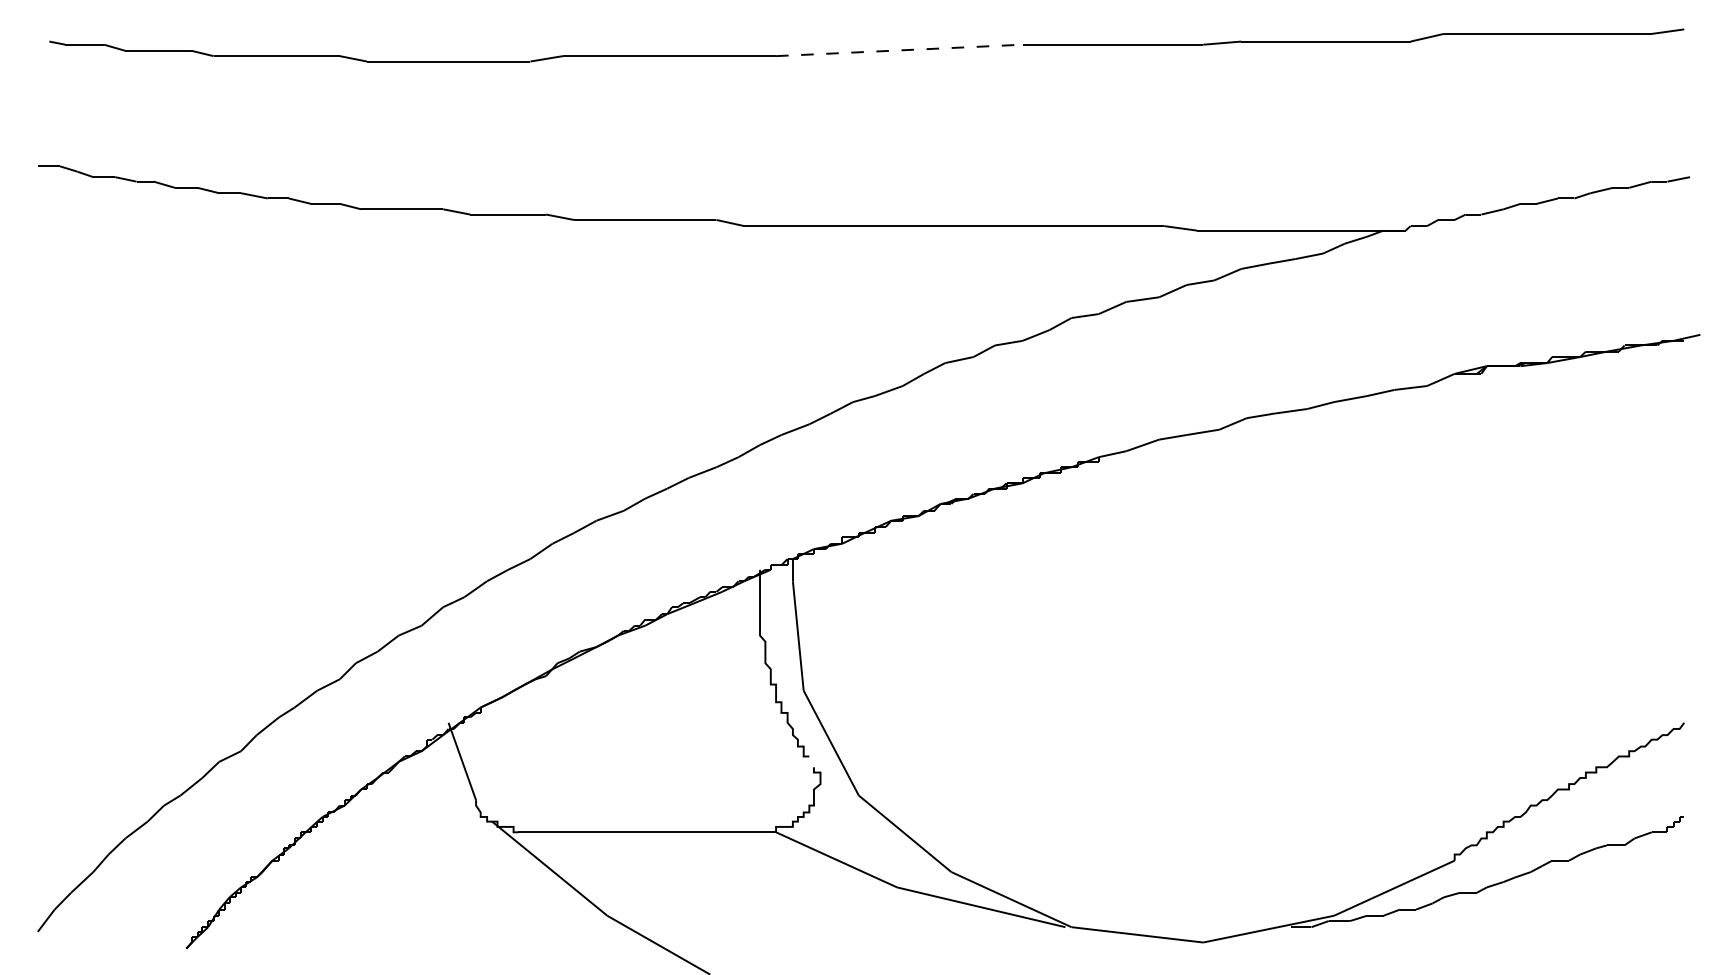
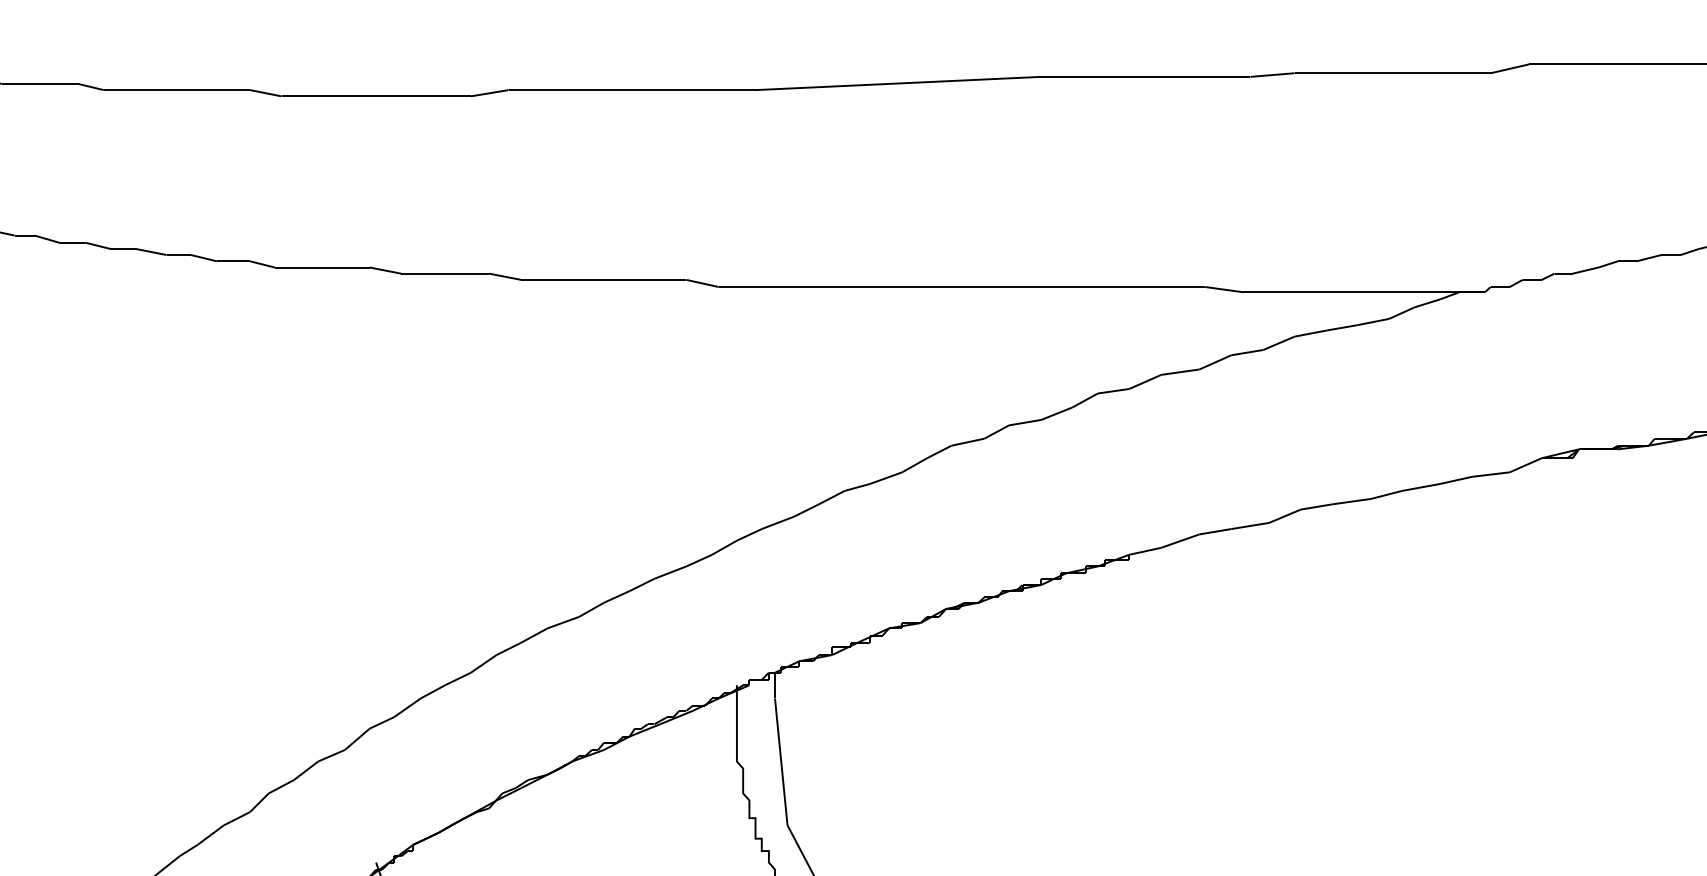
line: (899, 50) -> (898, 83), dashed -> solid

